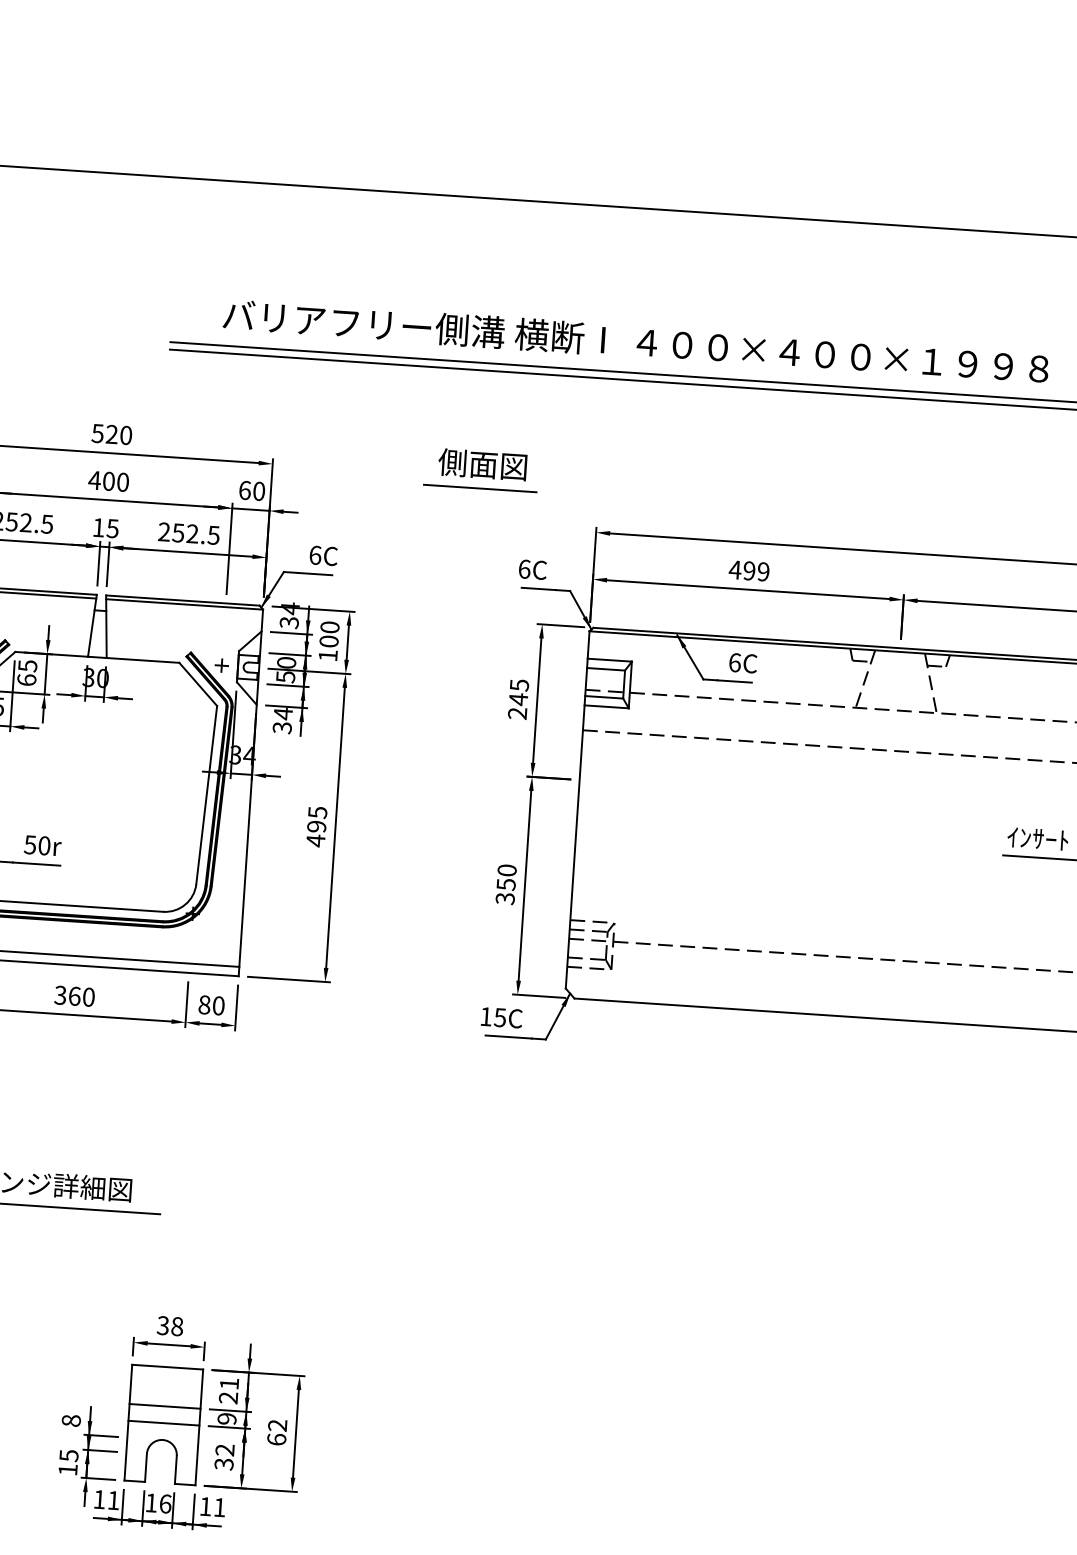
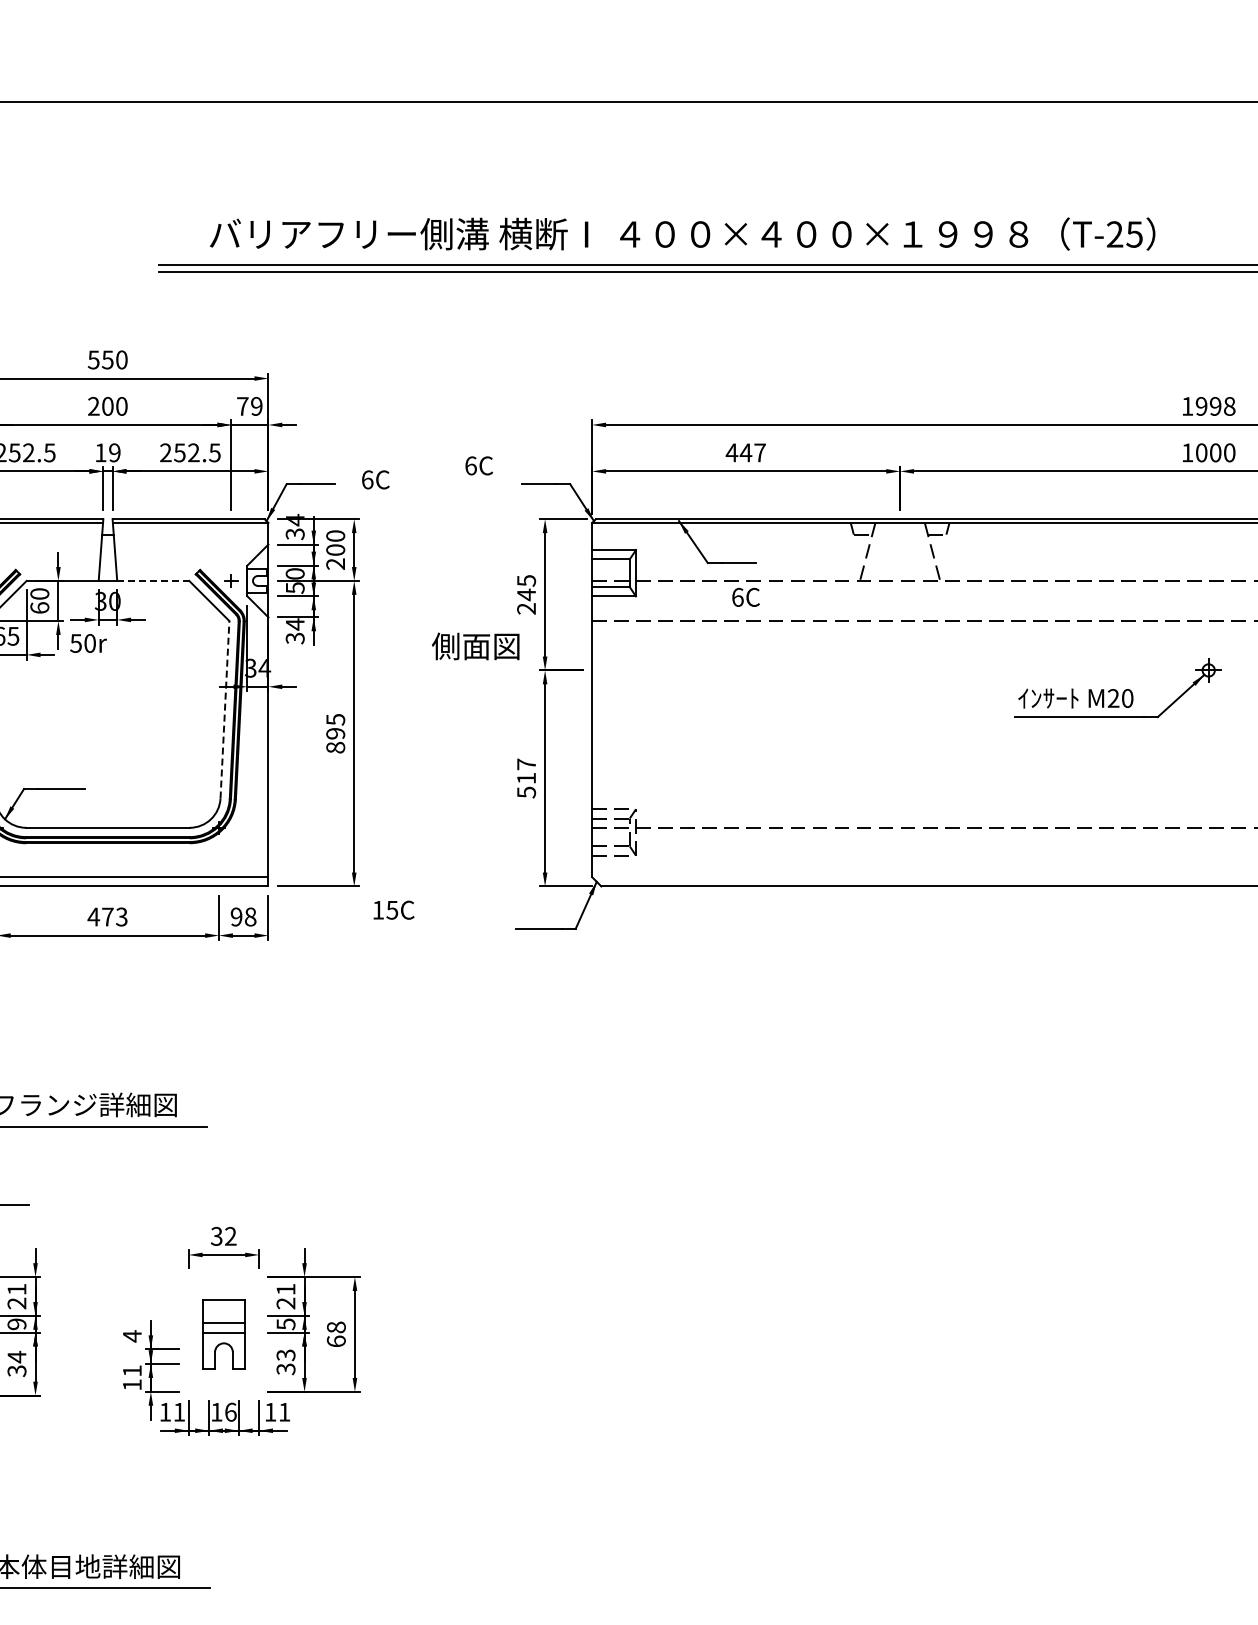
text: (111, 434) -> (107, 359), 520 -> 550
text: (482, 464) -> (475, 646), moved
text: (94, 479) -> (93, 405), 400 -> 200
line: (479, 488) -> (474, 389), removed
text: (251, 490) -> (249, 406), 60 -> 79
text: (112, 528) -> (114, 452), 15 -> 19
text: (323, 555) -> (375, 479), moved
text: (532, 569) -> (478, 465), moved
text: (755, 571) -> (752, 452), 499 -> 447
text: (327, 655) -> (335, 563), 100 -> 200
line: (143, 659) -> (153, 580), solid -> dashed
text: (742, 662) -> (745, 596), moved
text: (27, 665) -> (39, 593), 65 -> 60
line: (206, 794) -> (224, 709), solid -> dashed
text: (315, 840) -> (335, 747), 495 -> 895
text: (42, 845) -> (88, 643), moved
text: (506, 883) -> (526, 777), 350 -> 517
text: (74, 995) -> (107, 916), 360 -> 473
text: (211, 1004) -> (243, 916), 80 -> 98
text: (501, 1017) -> (393, 909), moved
text: (177, 1326) -> (230, 1236), 38 -> 32
text: (226, 1419) -> (285, 1324), 9 -> 5
text: (70, 1420) -> (131, 1336), 8 -> 4
part: (163, 1425) -> (223, 1334), size x0.6
text: (276, 1425) -> (335, 1327), 62 -> 68
text: (225, 1450) -> (286, 1355), 32 -> 33
text: (69, 1455) -> (132, 1370), 15 -> 11

